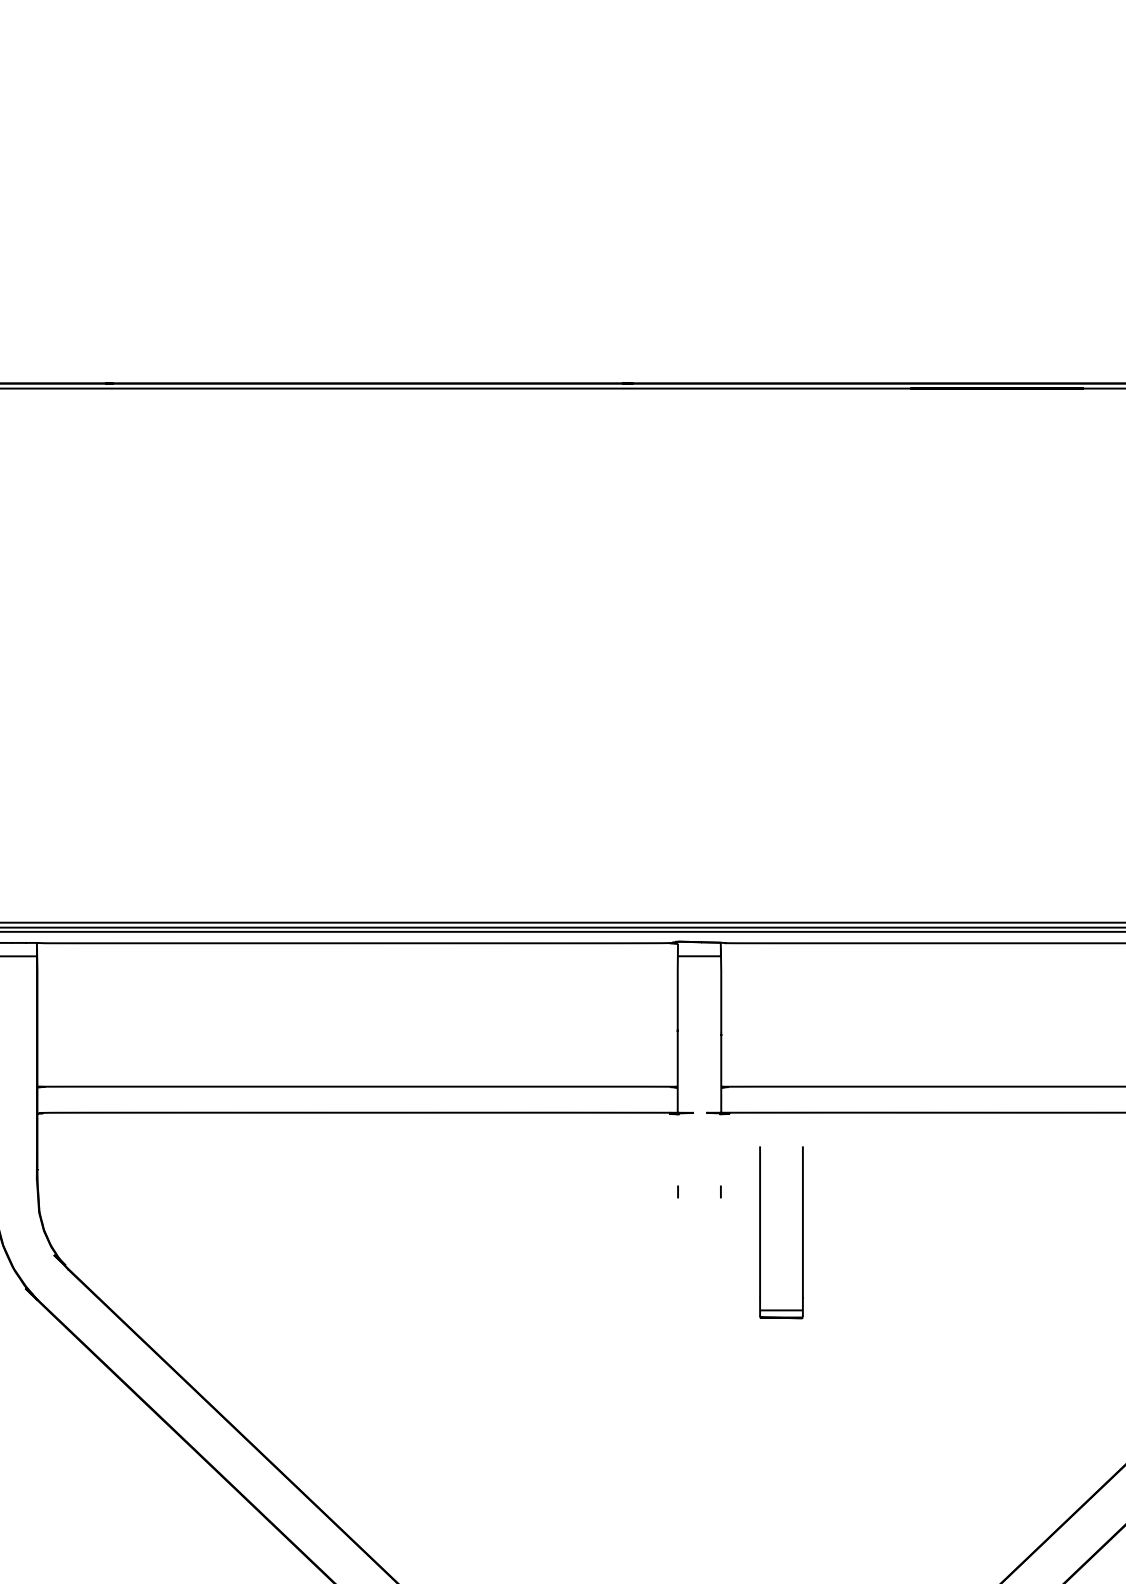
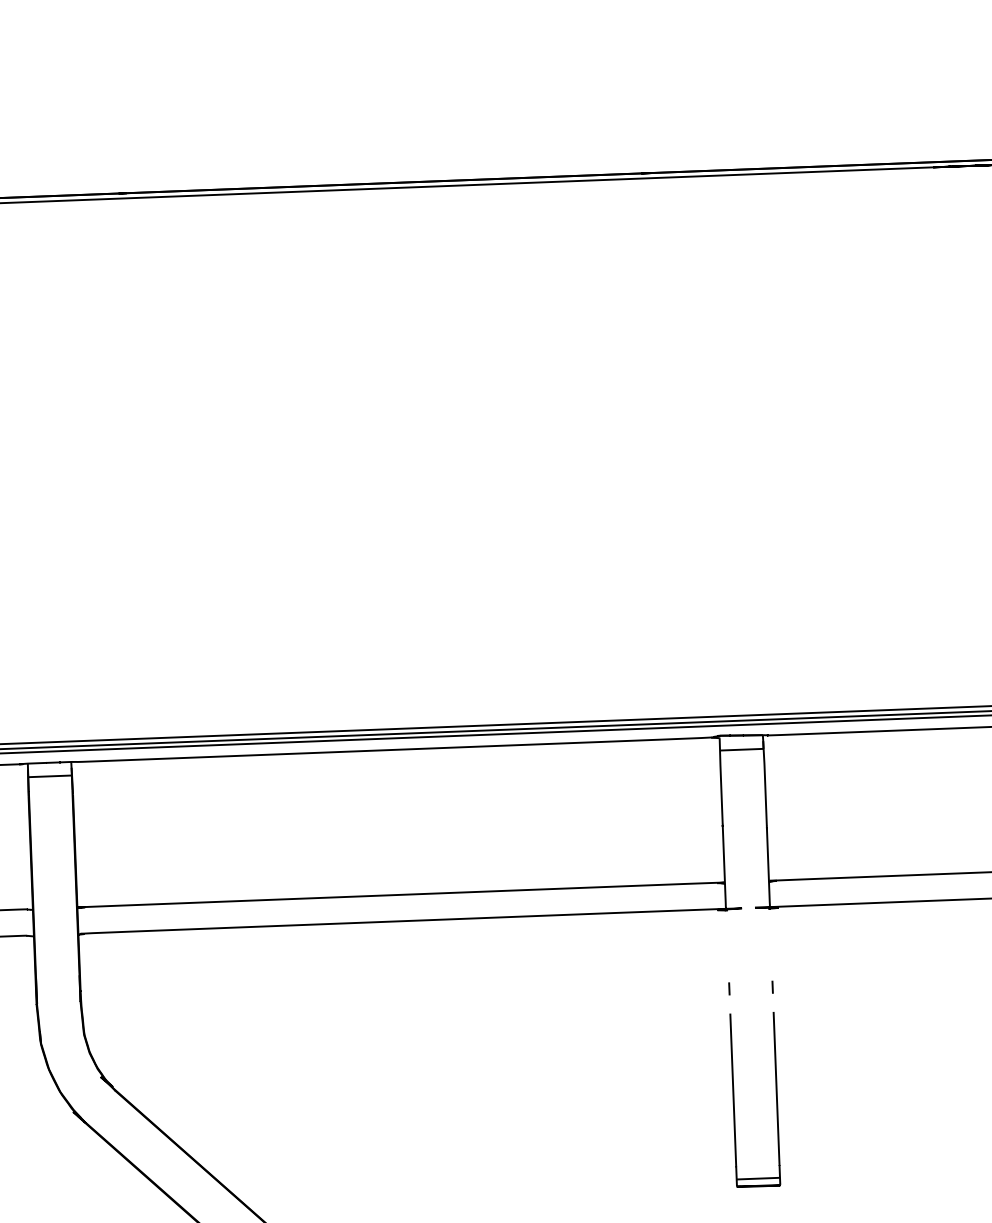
part: (760, 1232) -> (734, 1100), moved

